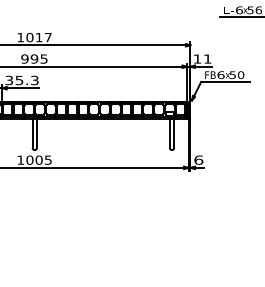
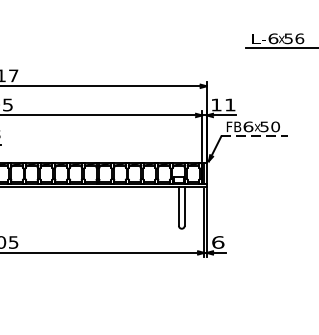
line: (225, 82) -> (254, 136), solid -> dashed

